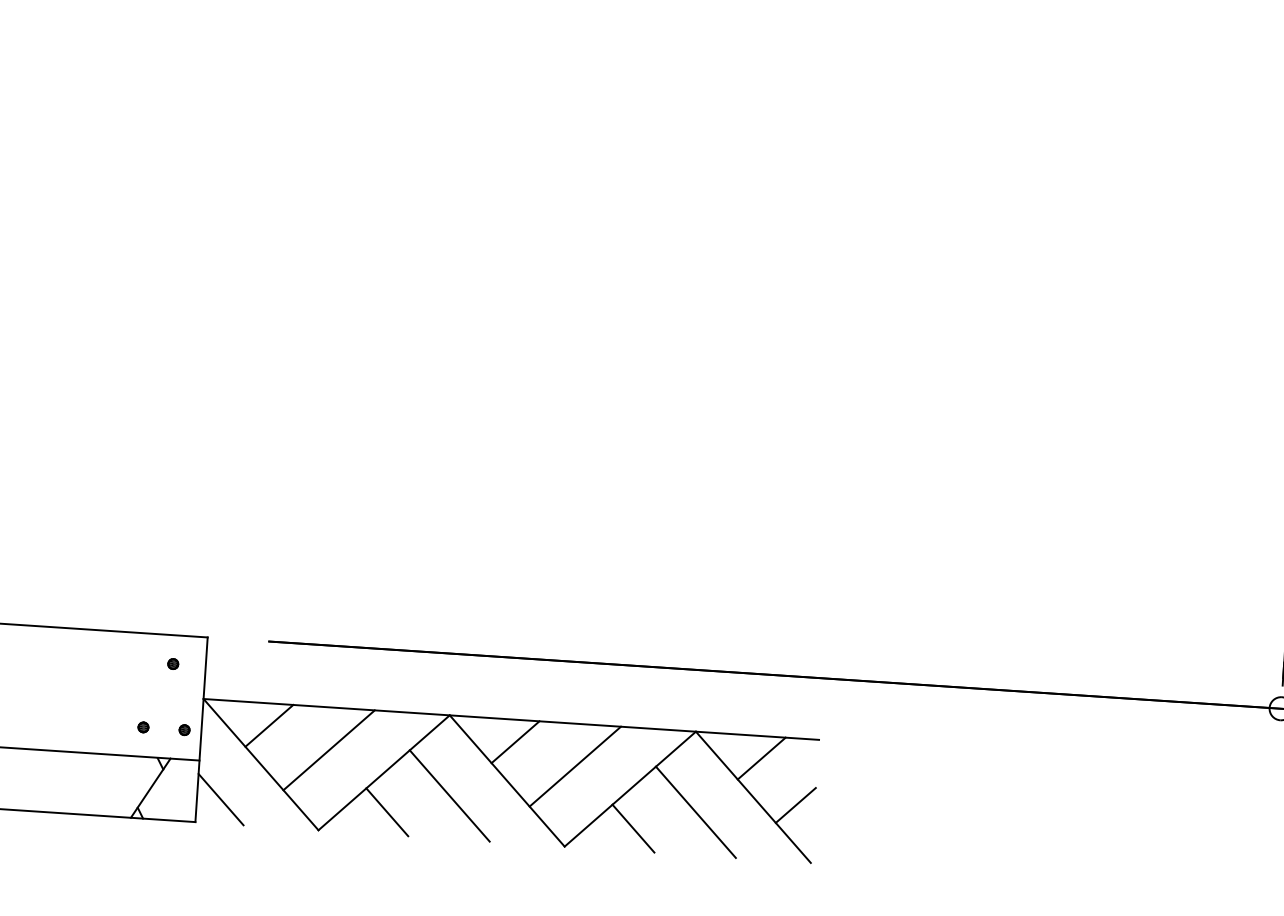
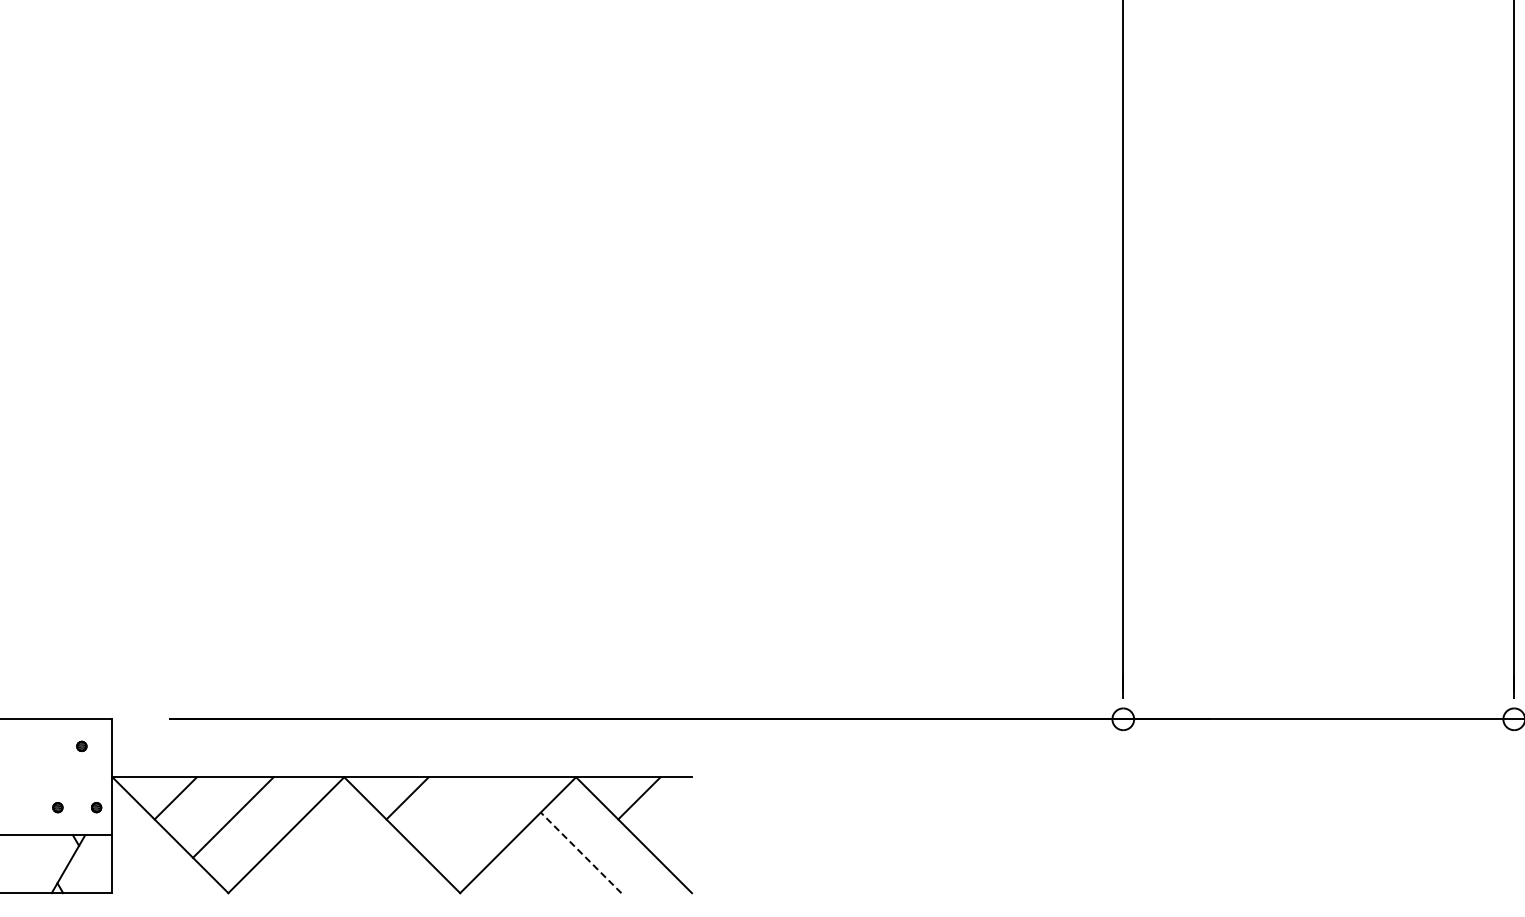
line: (574, 766) -> (464, 817), removed
line: (448, 795) -> (348, 852), removed
line: (220, 799) -> (134, 870), removed
line: (796, 804) -> (674, 839), removed
line: (387, 811) -> (291, 871), removed
line: (695, 811) -> (580, 852), solid -> dashed
line: (633, 828) -> (523, 871), removed

